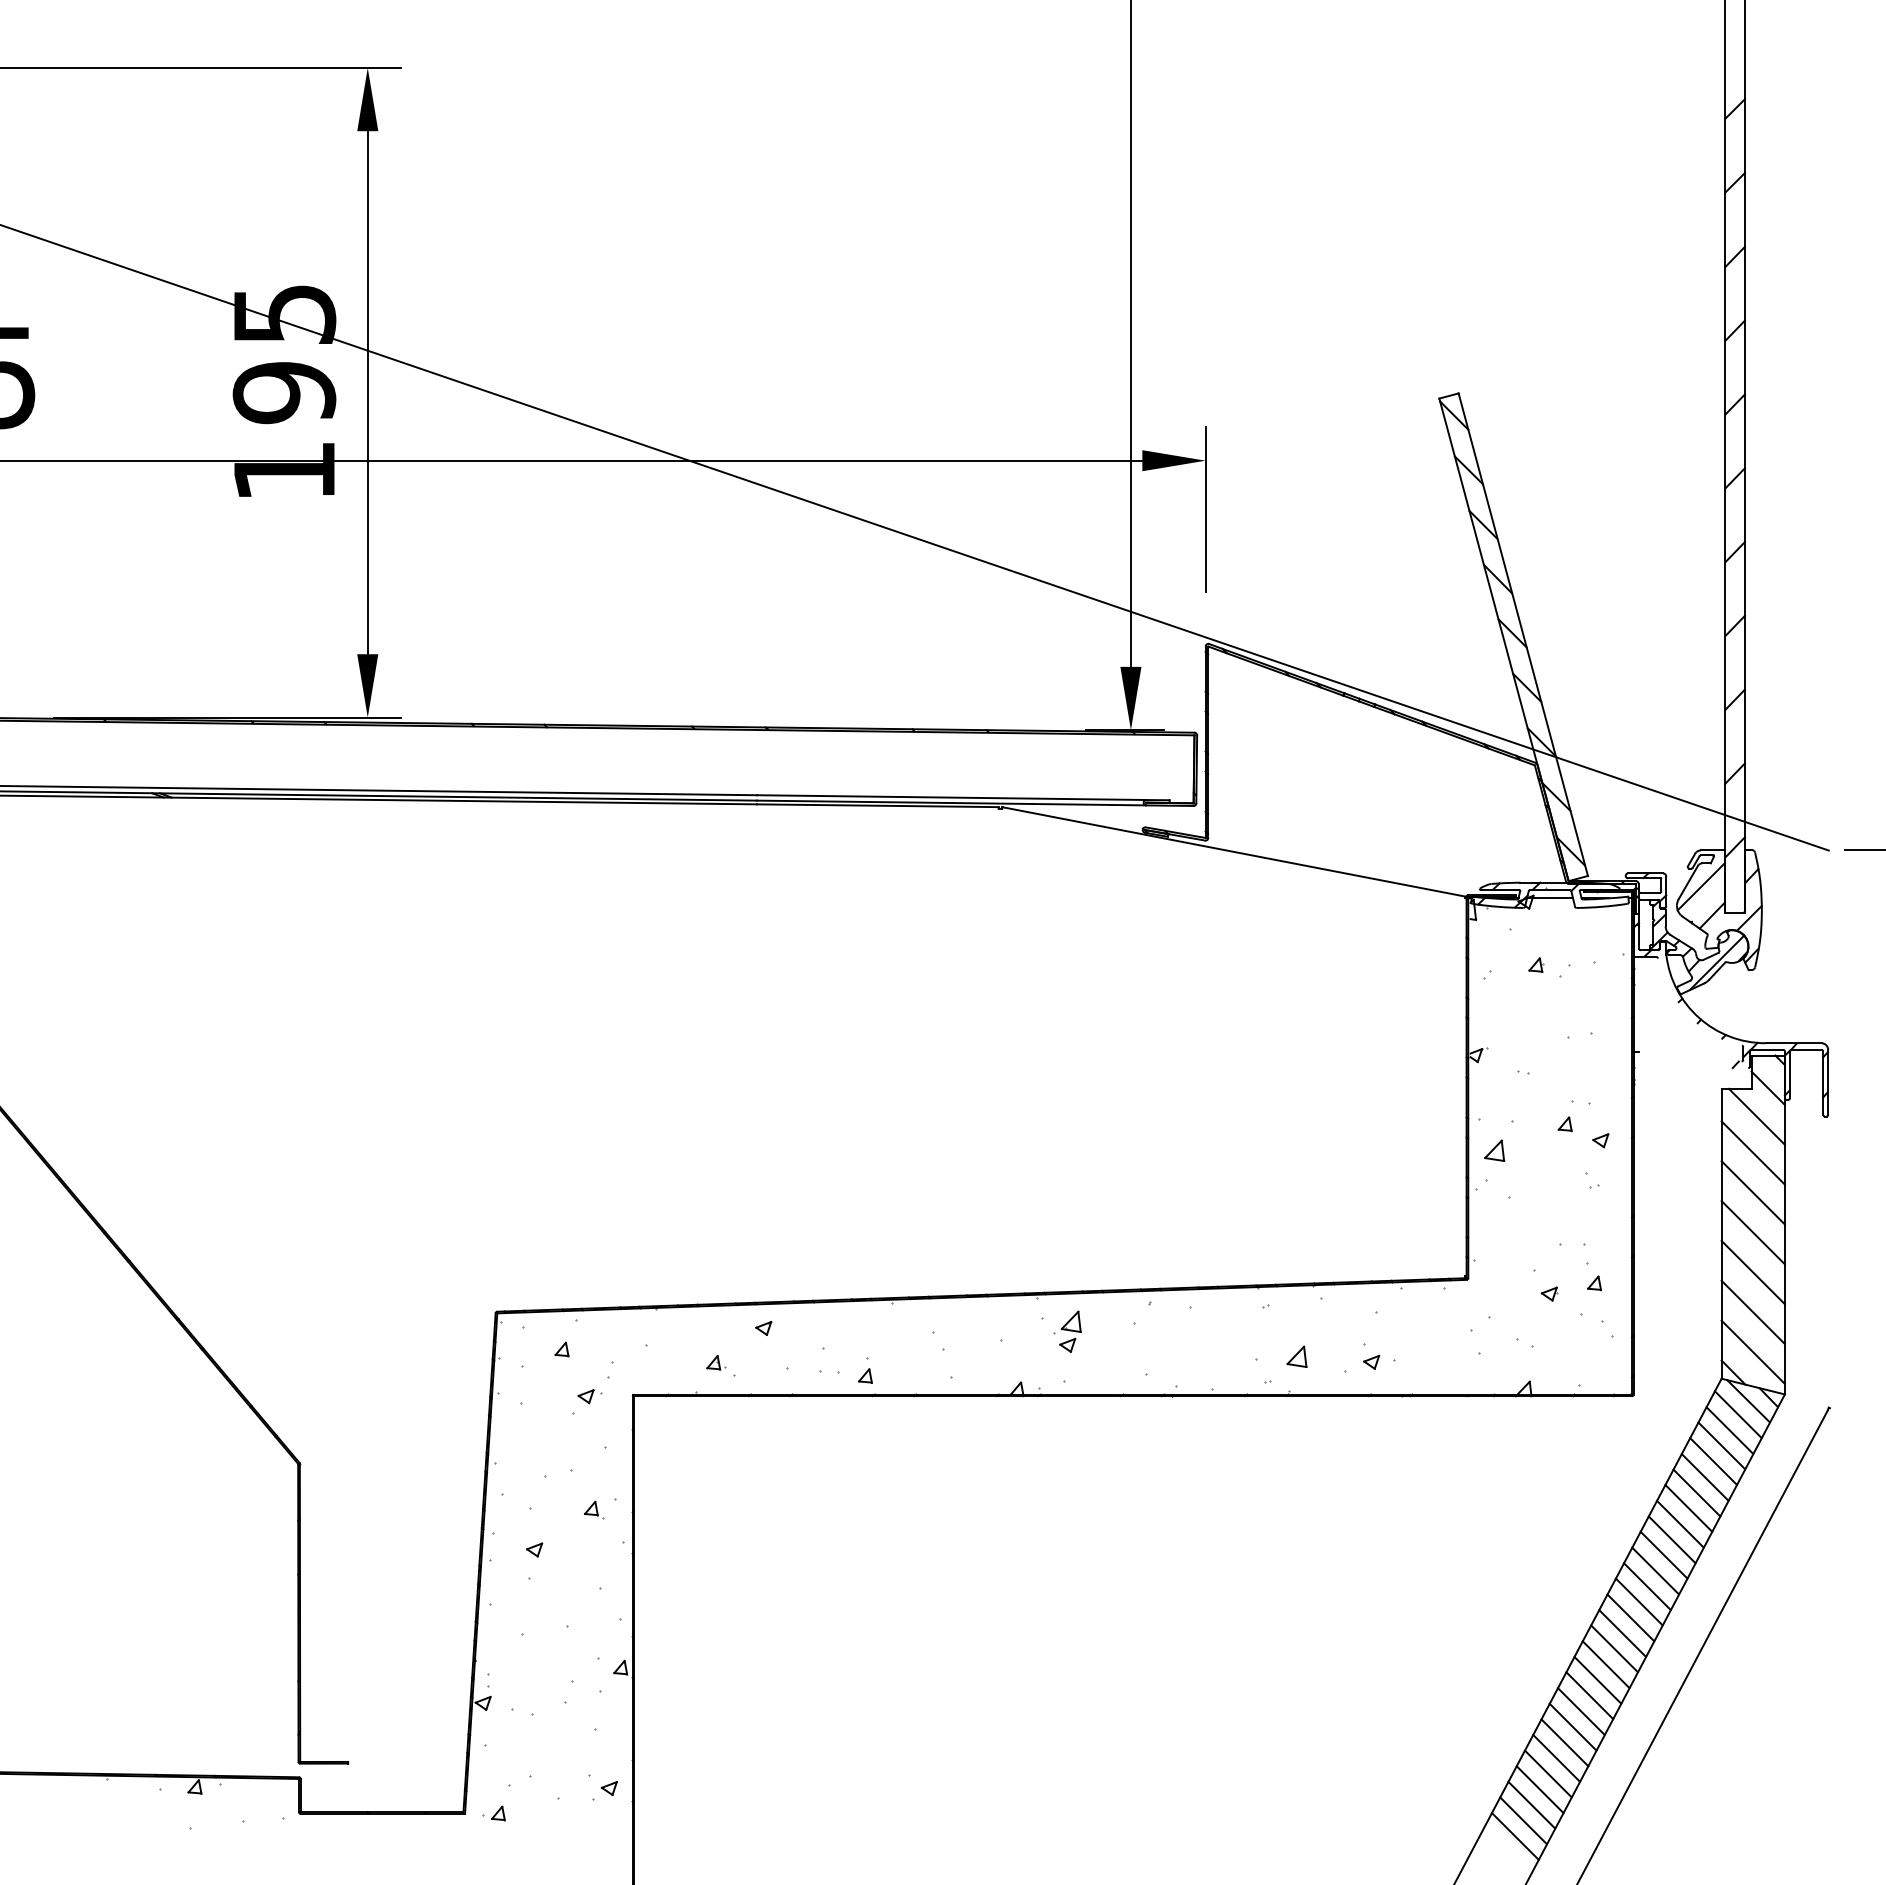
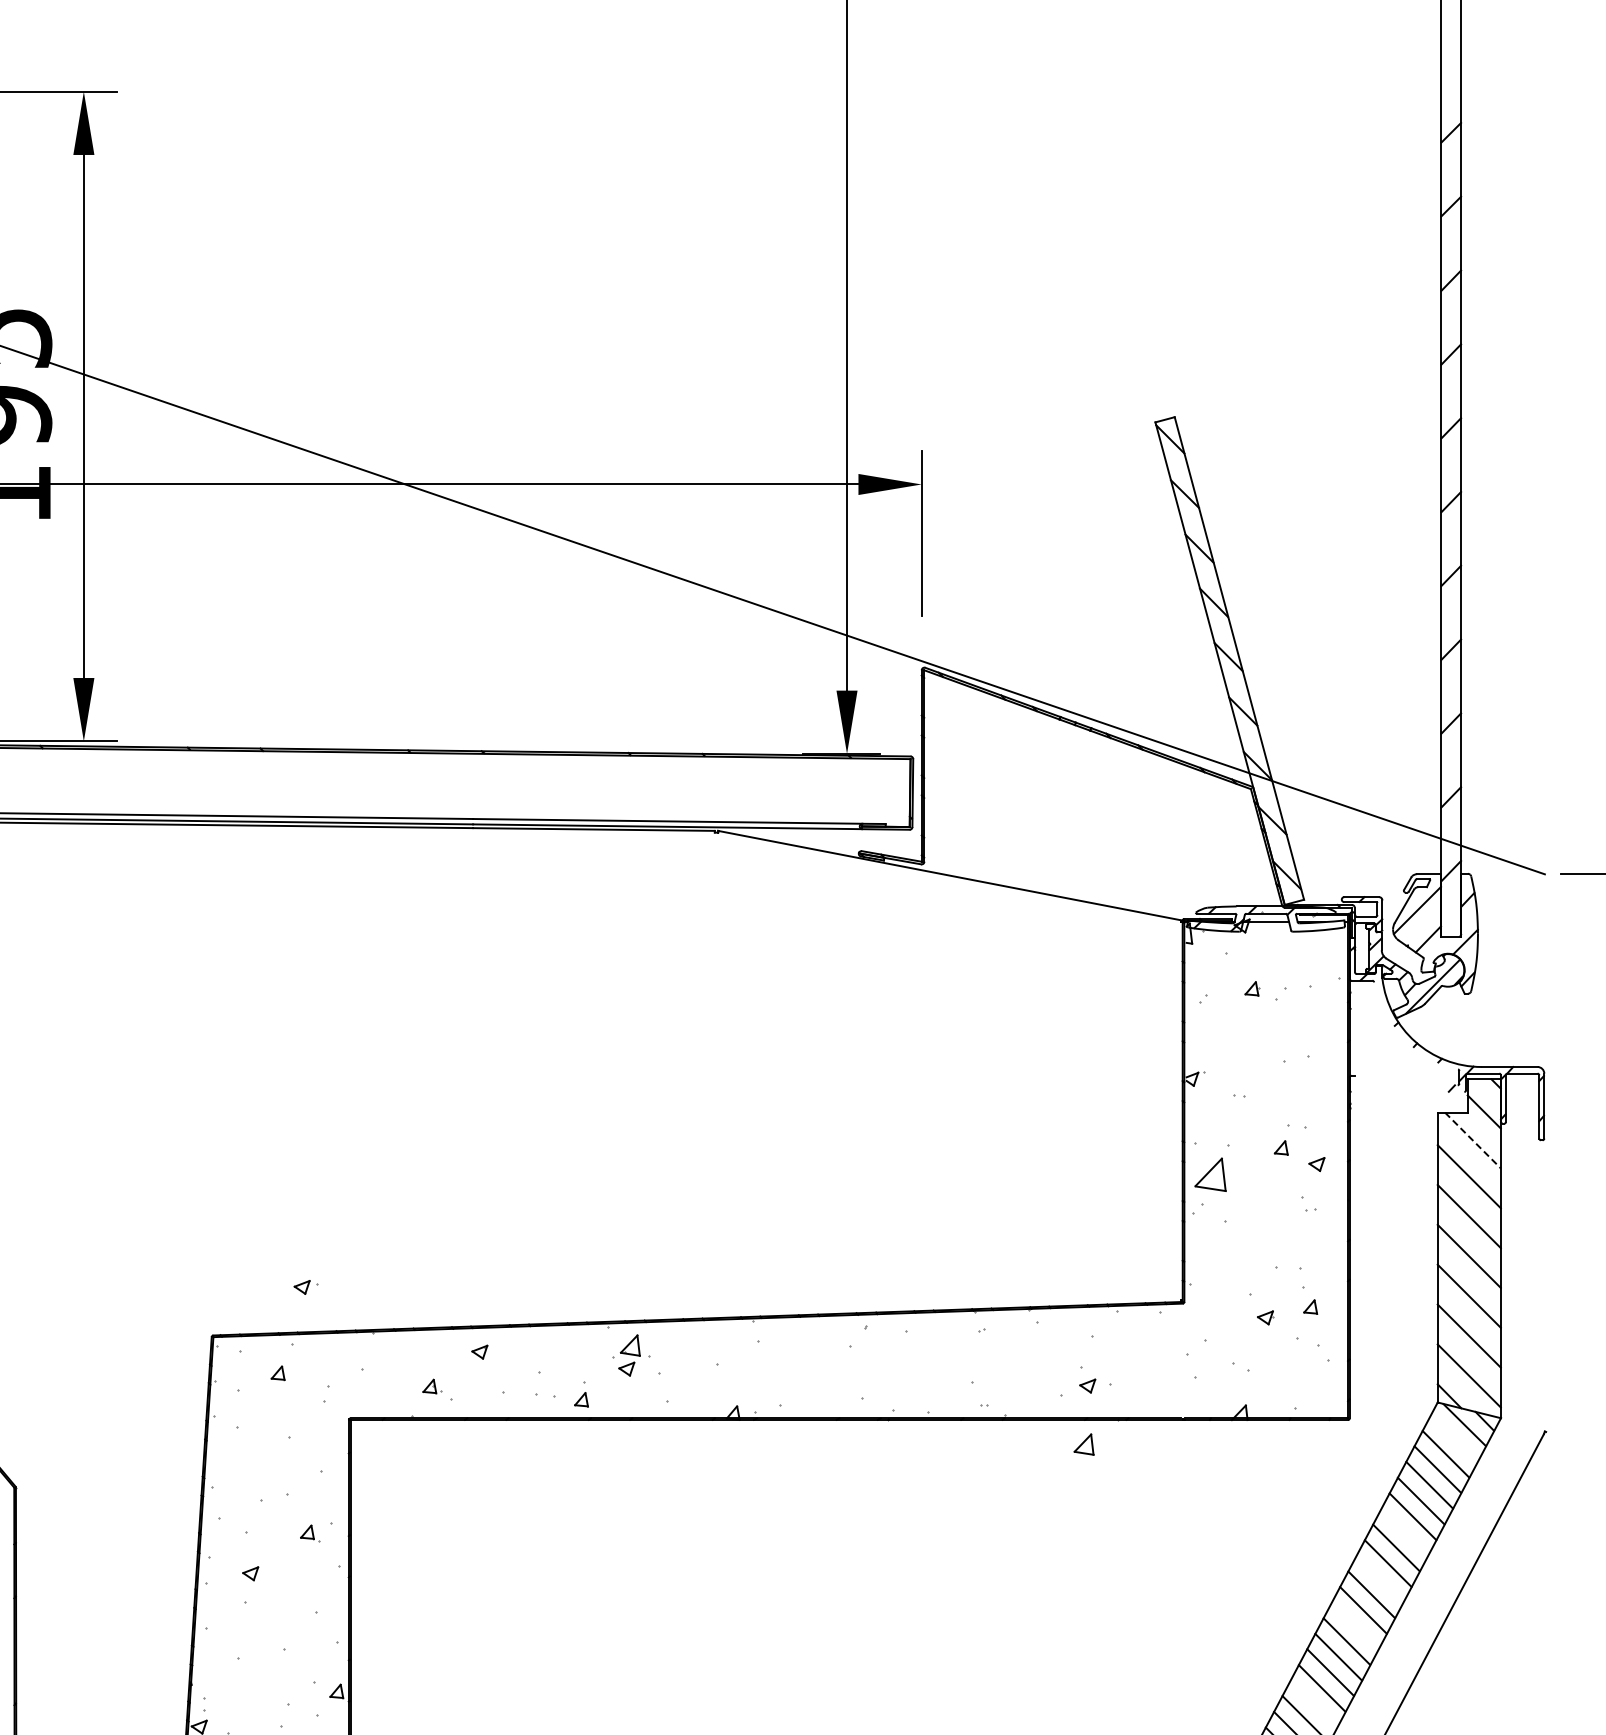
line: (1757, 1117) -> (1473, 1141), solid -> dashed
part: (1494, 1150) -> (1210, 1174), size x1.6
part: (1067, 1331) -> (626, 1355), moved
part: (1296, 1356) -> (1083, 1444), moved
part: (589, 1396) -> (305, 1287), moved
line: (1737, 1414) -> (1453, 1438), removed
line: (1688, 1507) -> (1404, 1531), removed
line: (1663, 1554) -> (1379, 1578), removed
line: (1638, 1601) -> (1354, 1625), removed
line: (1597, 1679) -> (1313, 1703), removed

